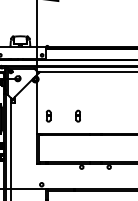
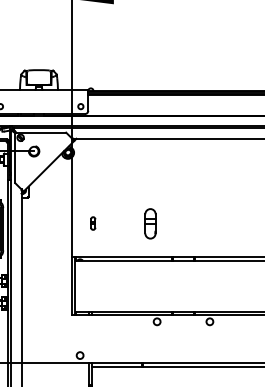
part: (48, 115) -> (93, 222), size x0.6
part: (77, 115) -> (148, 222), size x1.4

